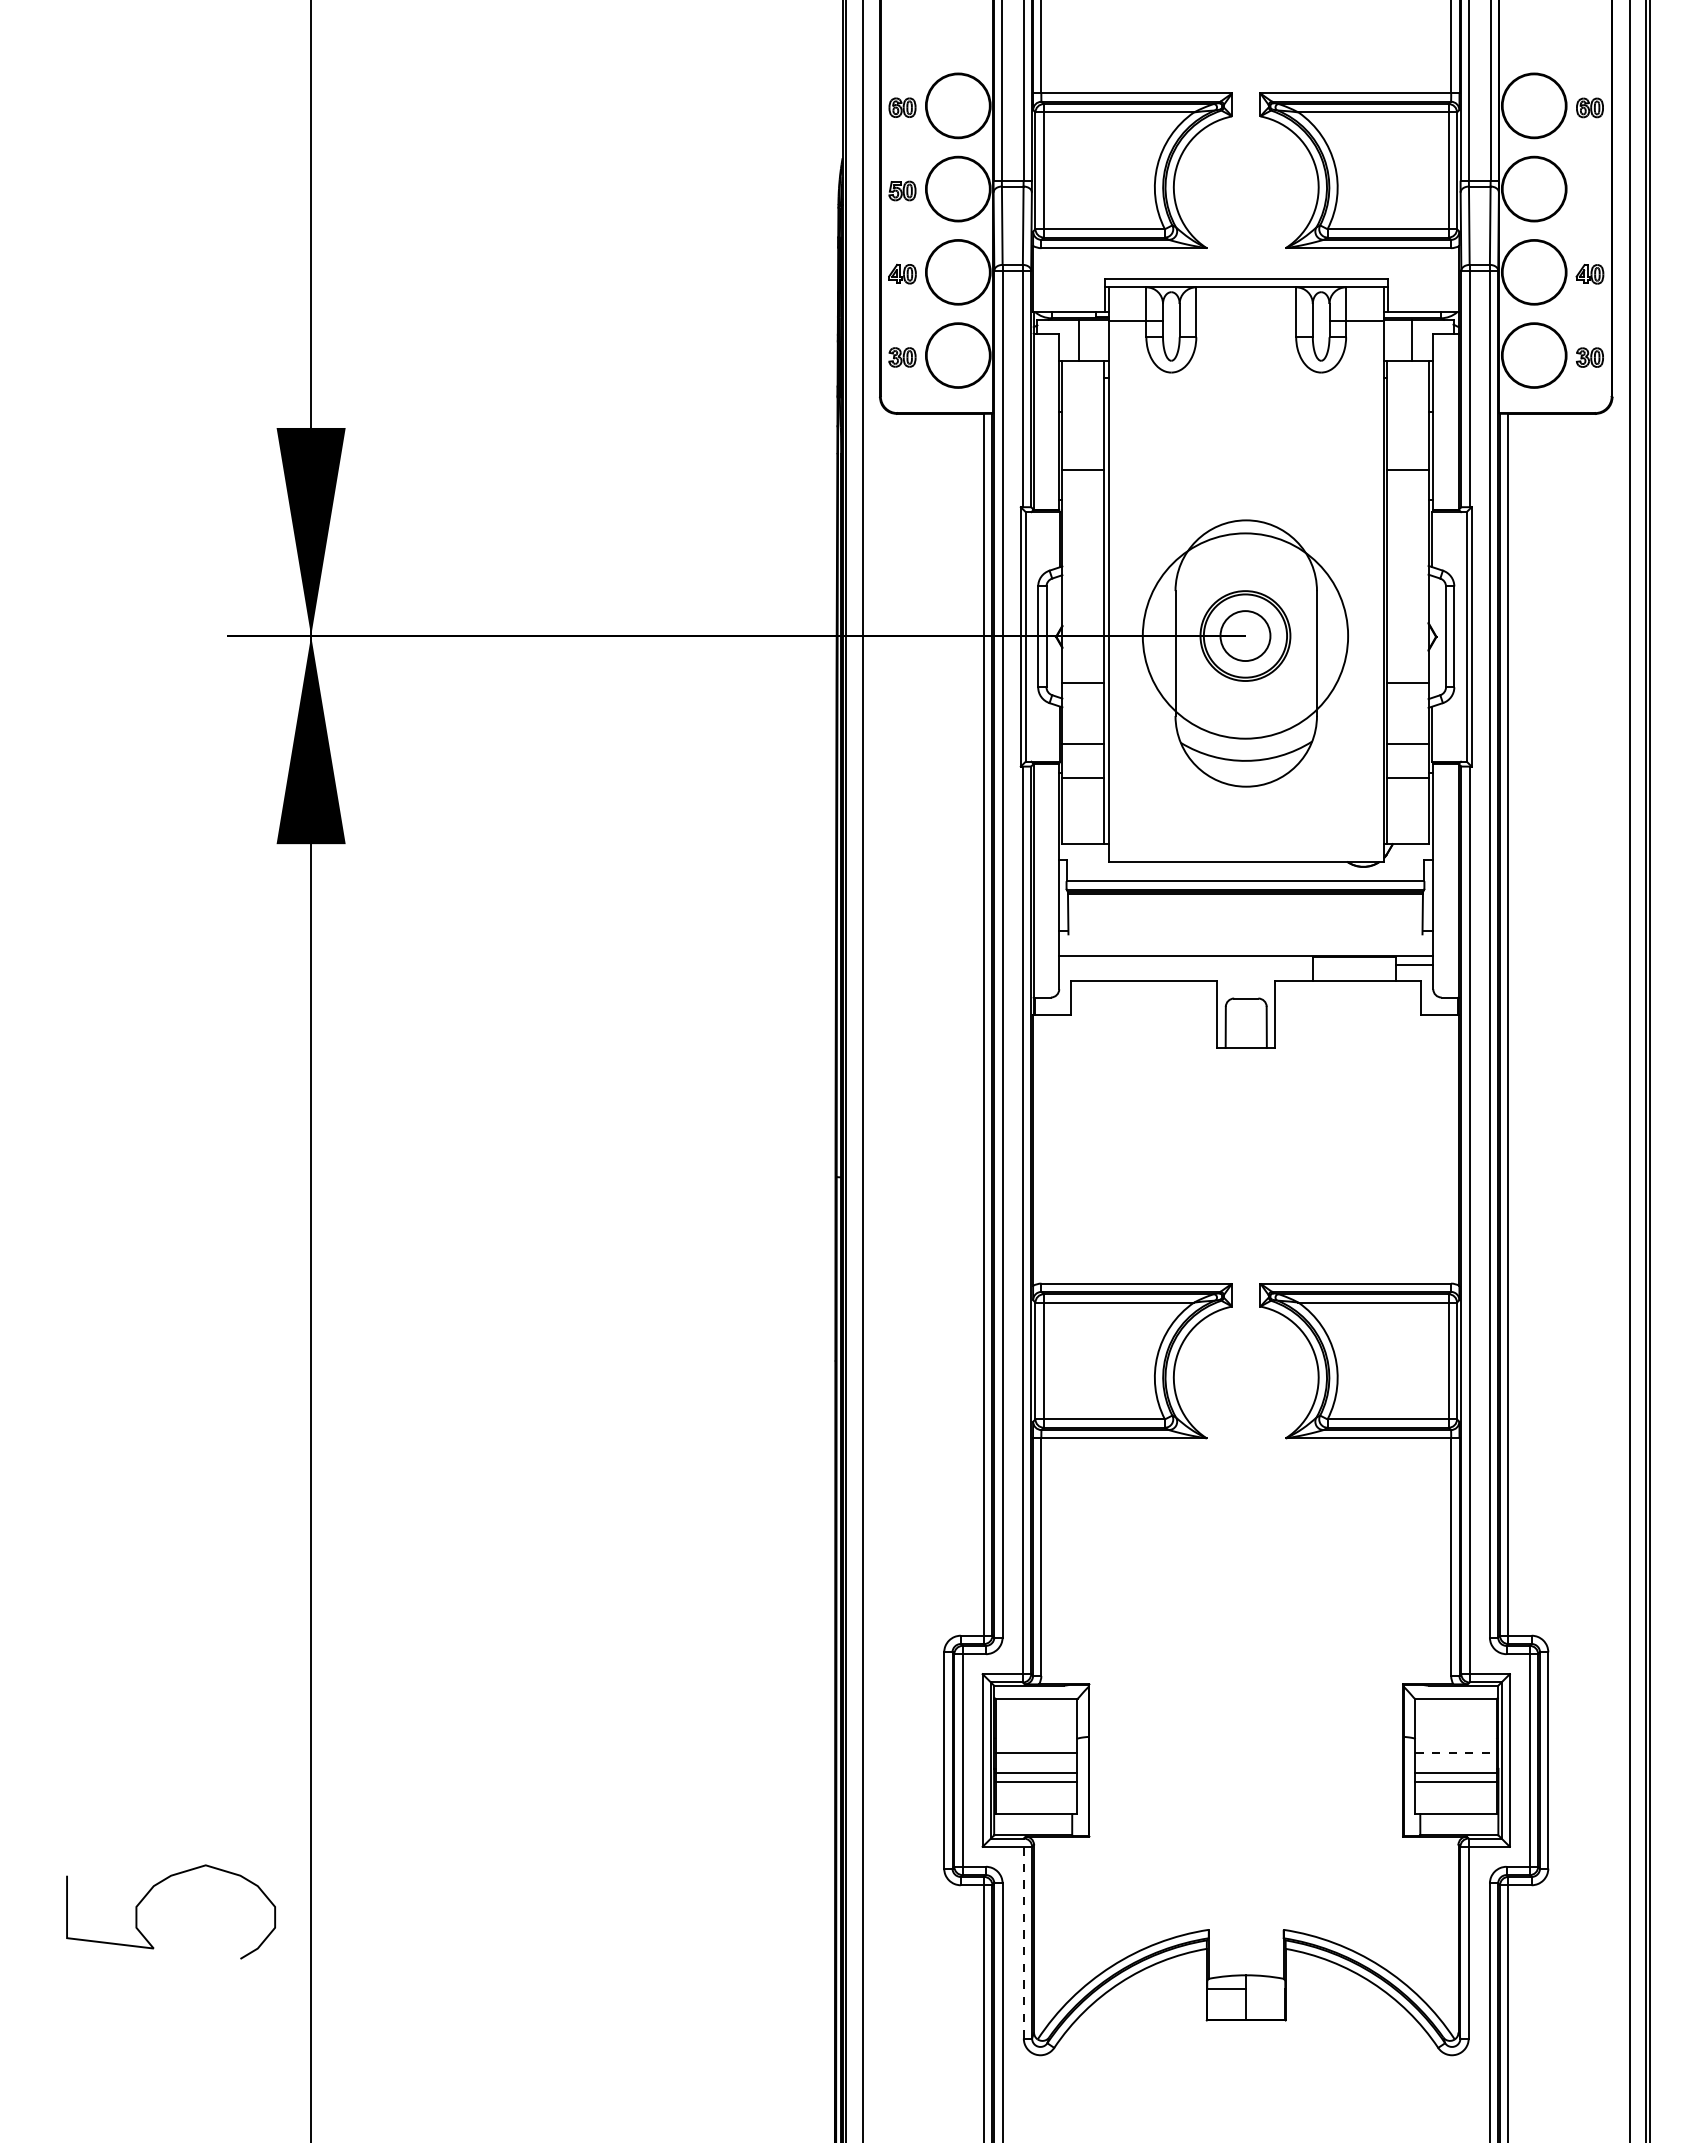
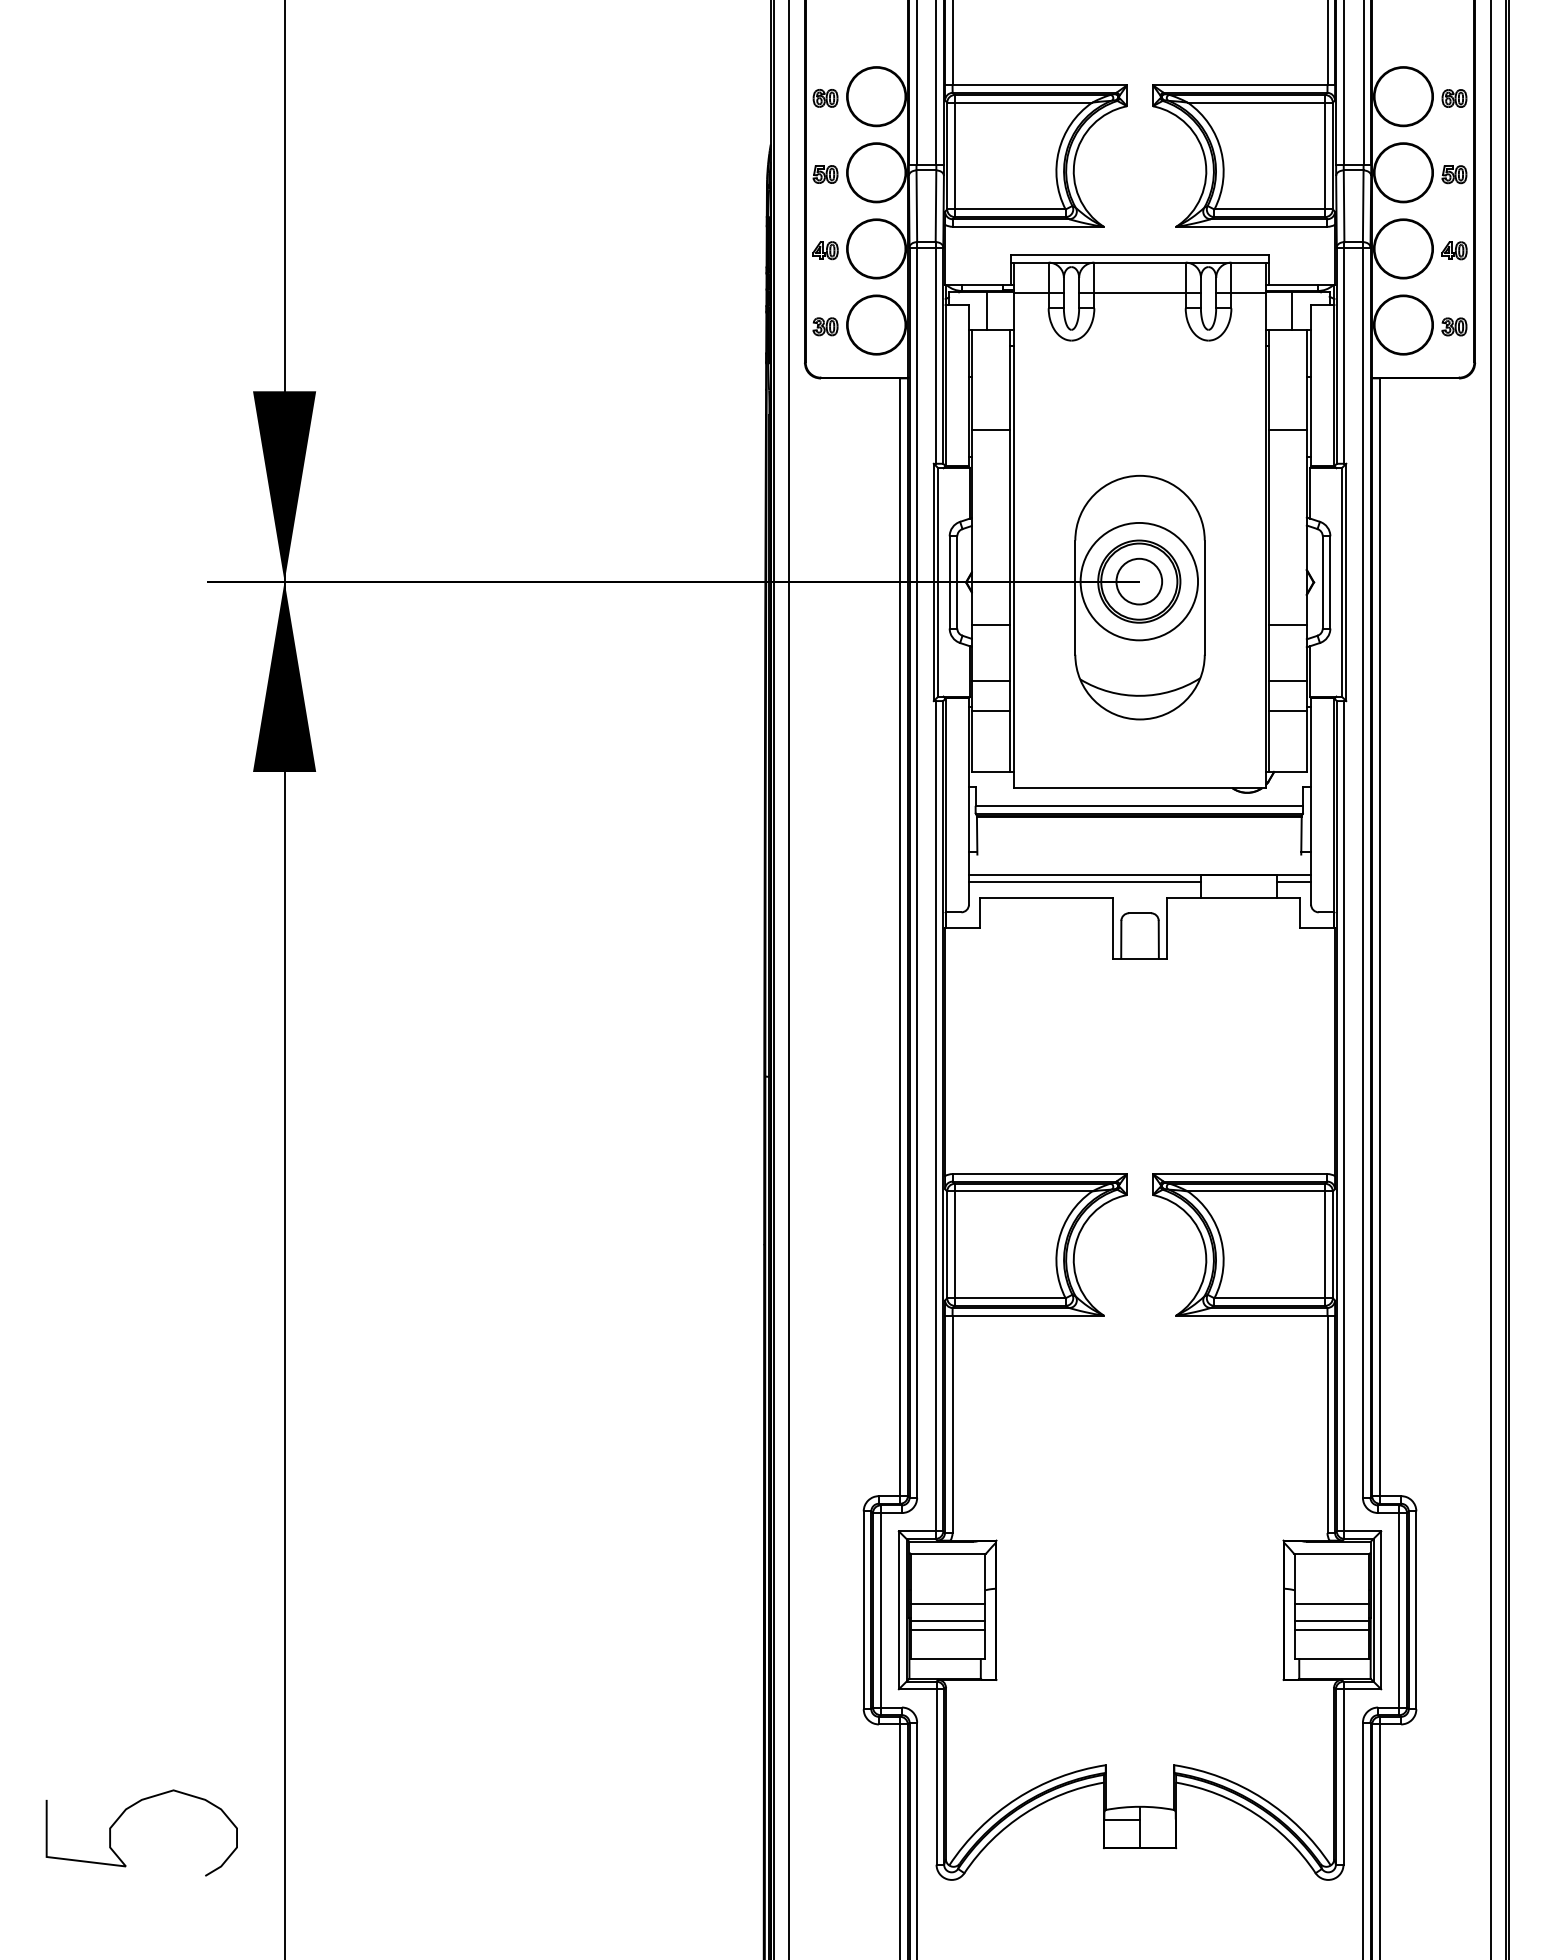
part: (1589, 191) -> (1454, 174), added
line: (1245, 320) -> (1139, 292), added
circle: (1245, 635) -> (1139, 581), size x0.62
line: (1185, 964) -> (1084, 882), added
line: (1456, 1753) -> (1332, 1603), dashed -> solid
curve: (148, 1894) -> (121, 1817), moved
line: (1023, 1938) -> (936, 1773), dashed -> solid

